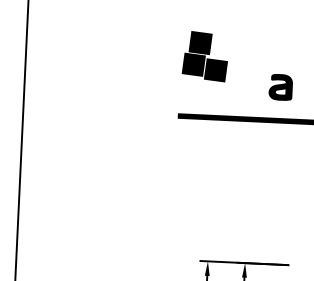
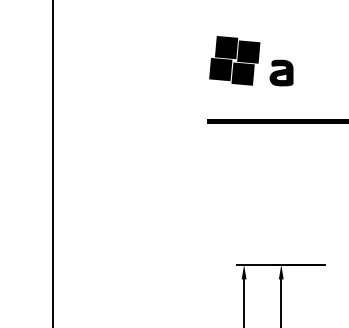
fill: (222, 47) -> (248, 51), added
part: (280, 86) -> (281, 72), moved

